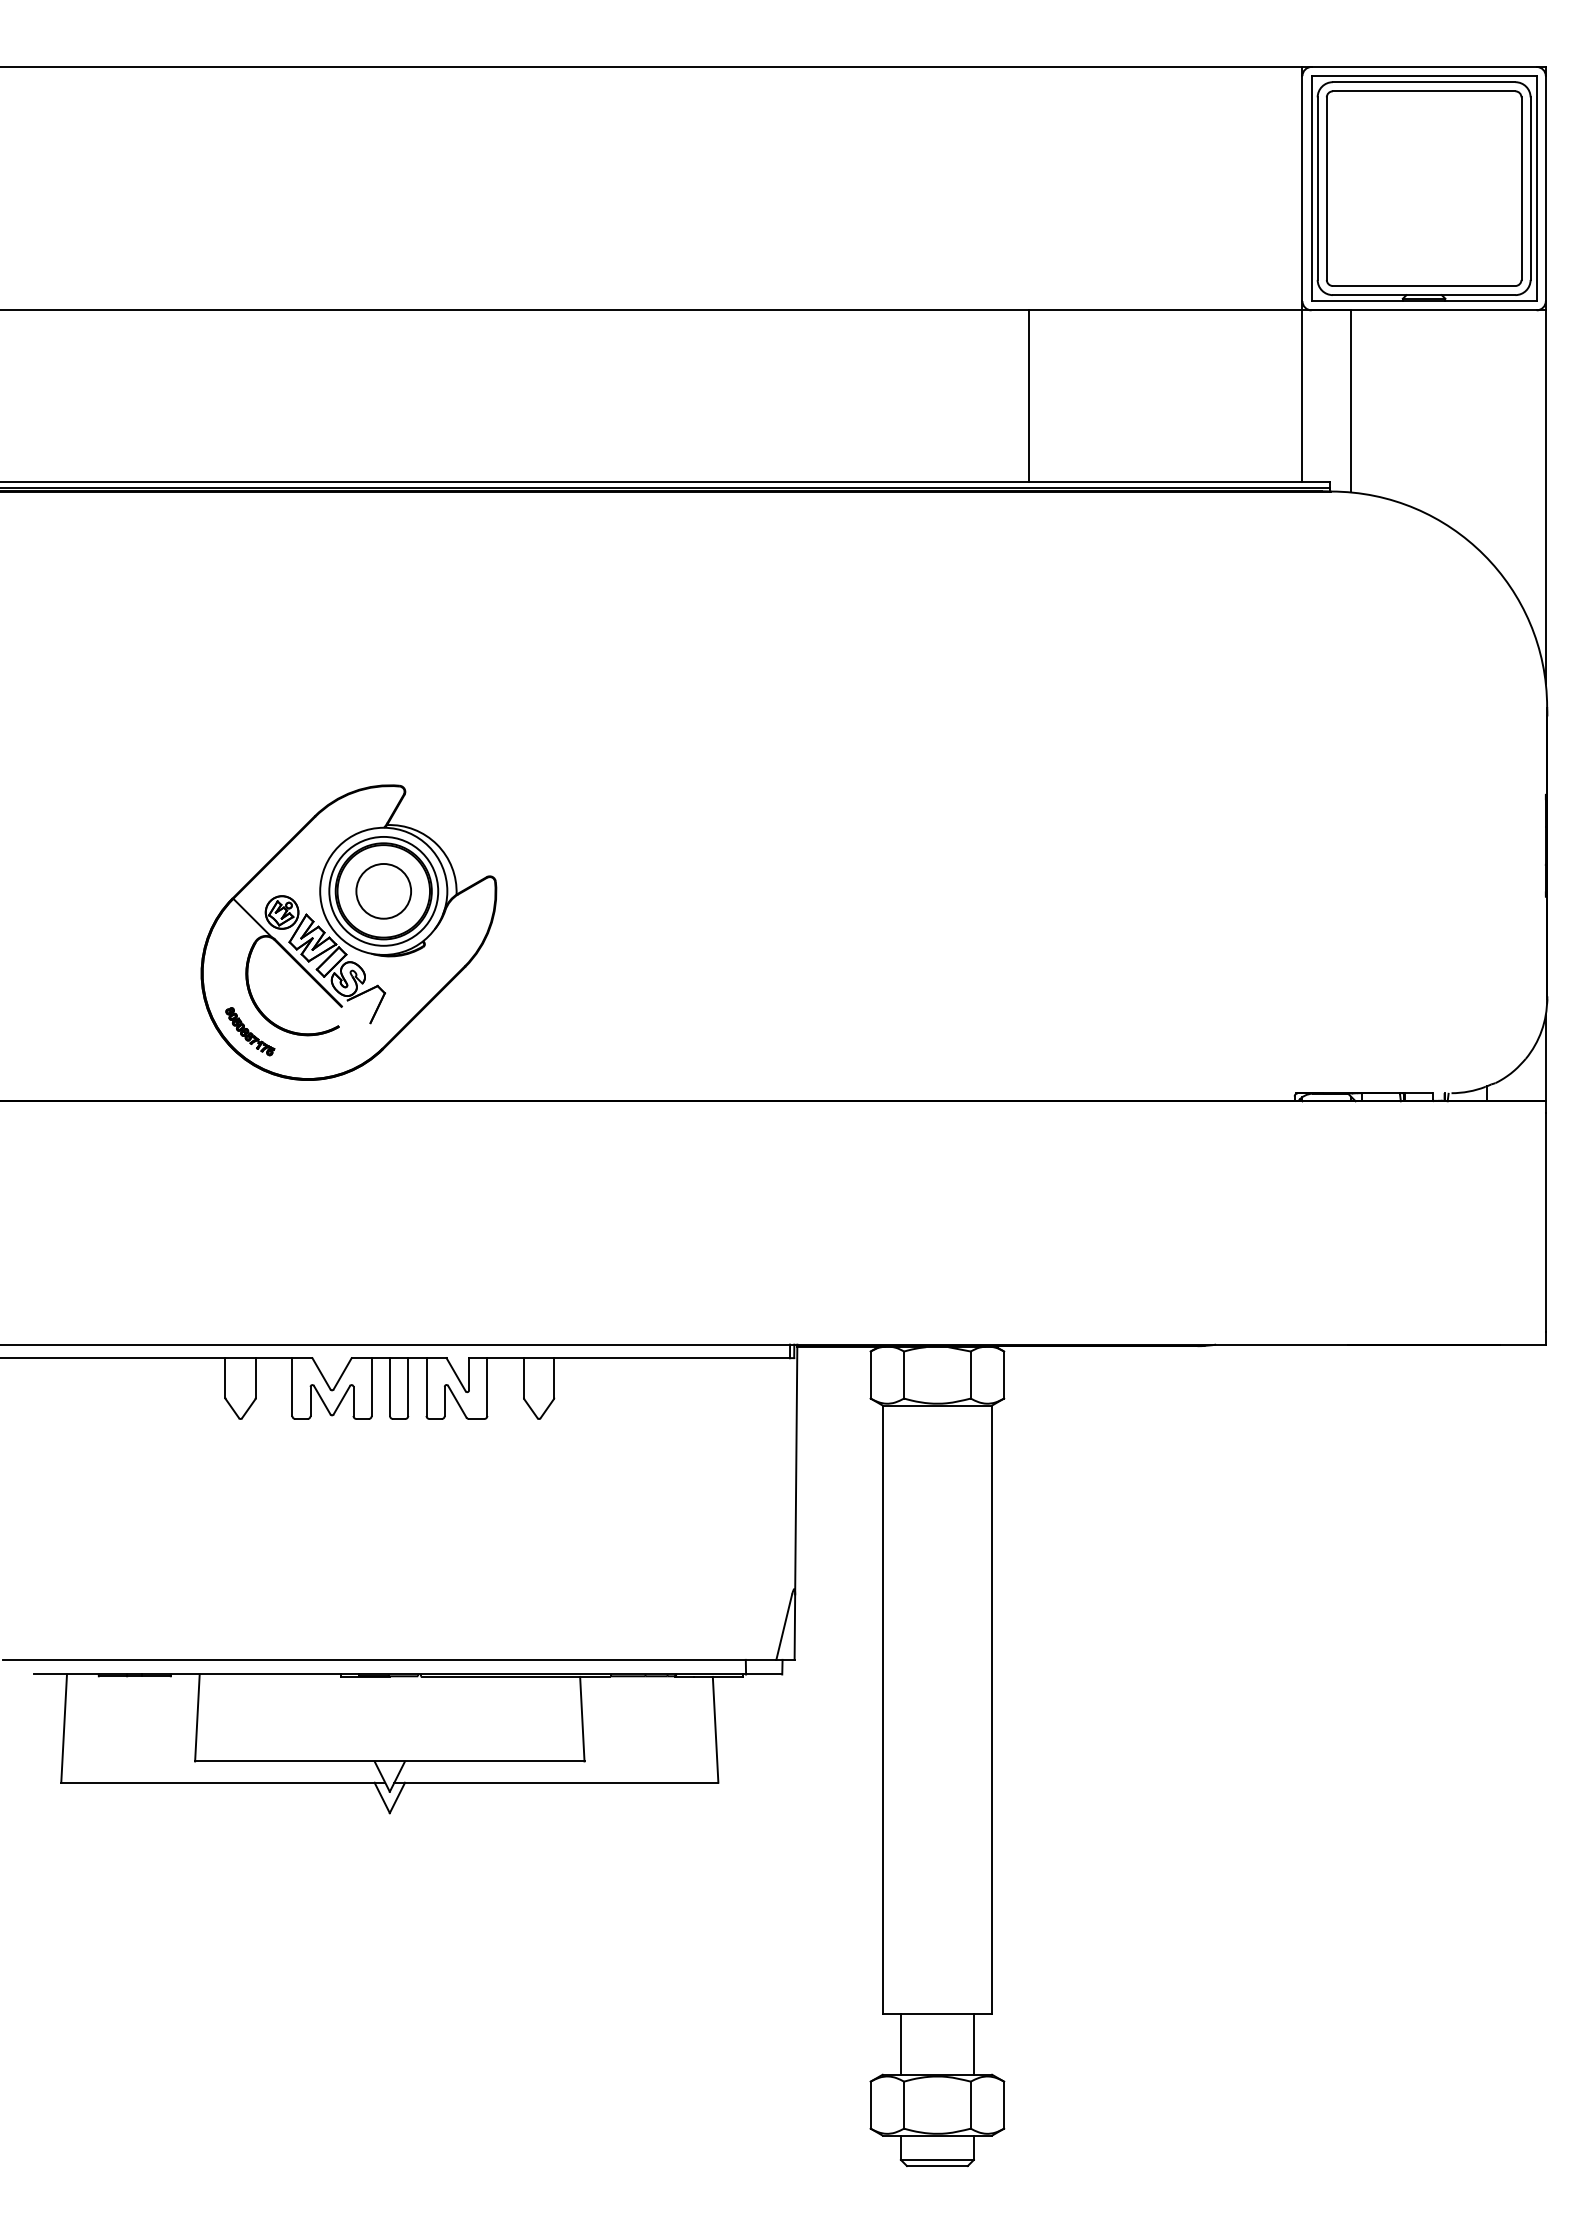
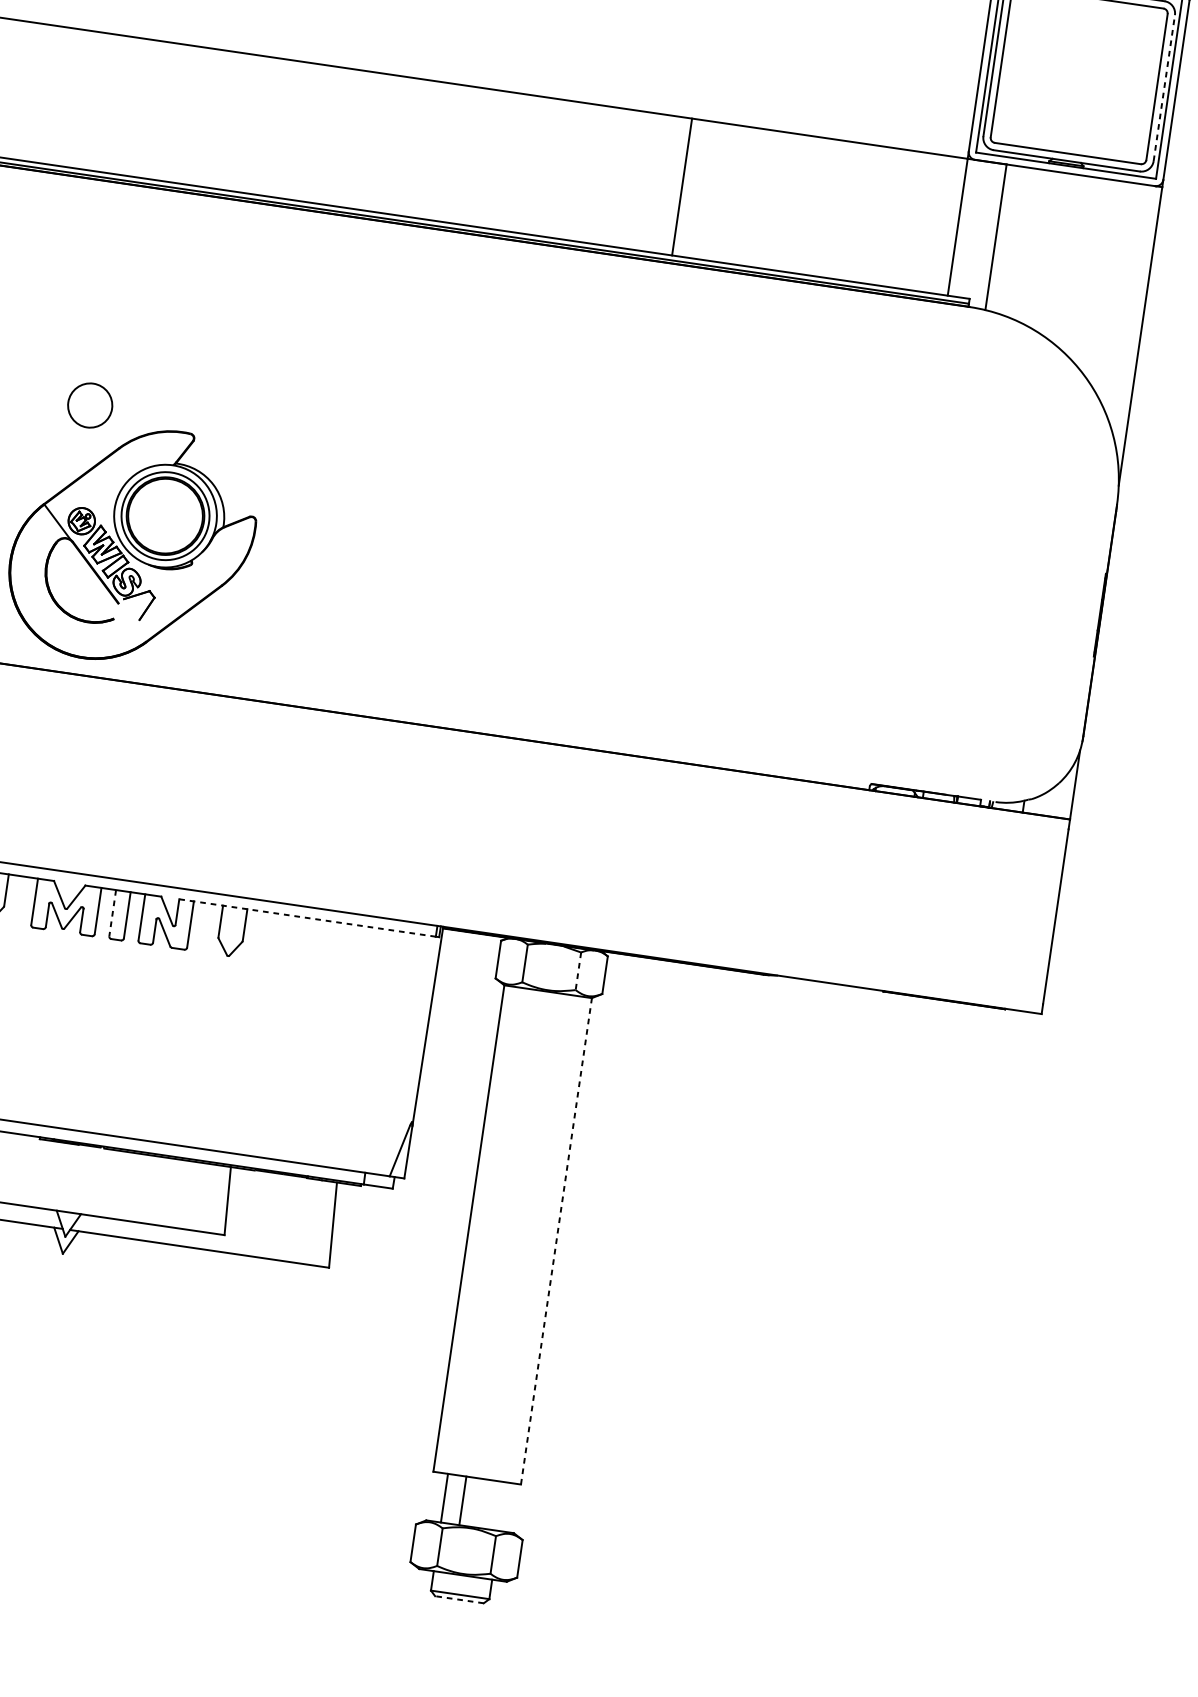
line: (1530, 188) -> (1164, 87), solid -> dashed
line: (1028, 395) -> (682, 186), moved
circle: (383, 891) -> (89, 405), moved
part: (250, 1031) -> (42, 612), removed
line: (630, 1358) -> (308, 918), solid -> dashed
line: (970, 1375) -> (578, 971), solid -> dashed
line: (390, 1387) -> (113, 913), solid -> dashed
line: (992, 1709) -> (556, 1241), solid -> dashed
line: (973, 2043) -> (462, 1500), moved
line: (936, 2166) -> (458, 1600), solid -> dashed

